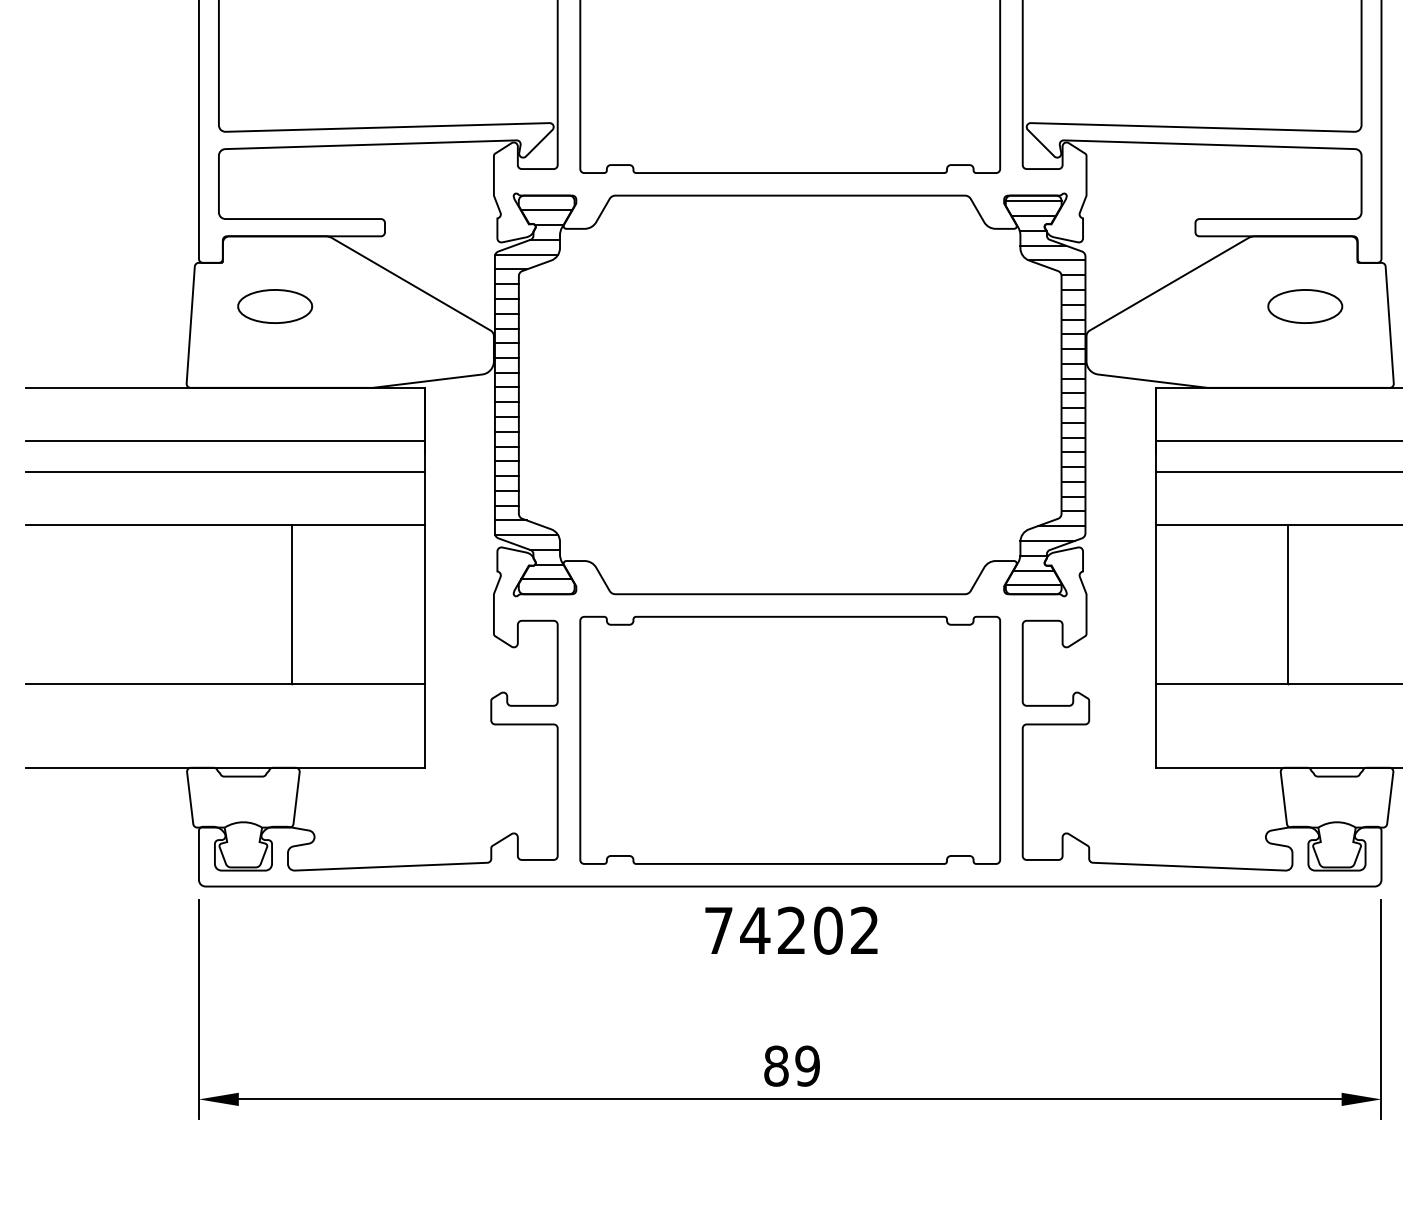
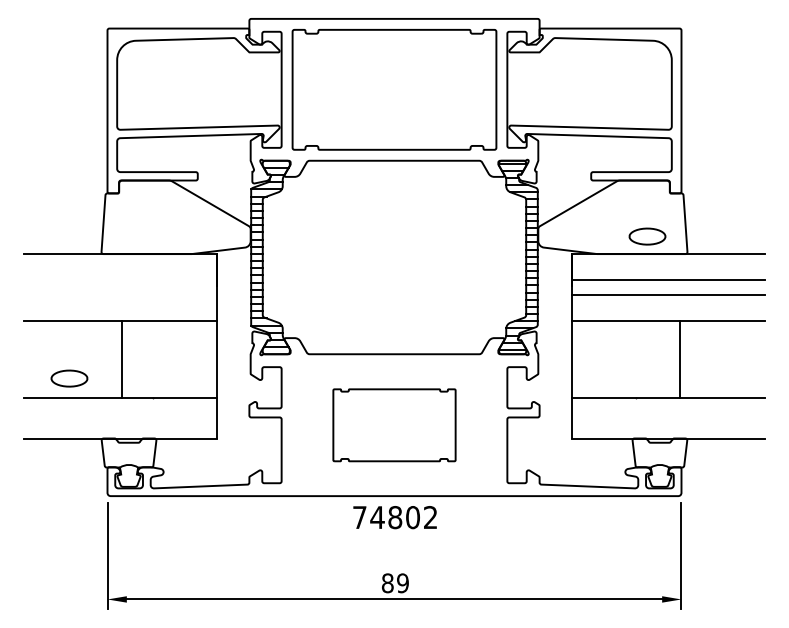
part: (275, 306) -> (69, 378), moved
part: (1305, 306) -> (647, 236), moved
line: (225, 440) -> (120, 279), removed
line: (225, 471) -> (120, 294), removed
line: (291, 602) -> (121, 358), moved
line: (1288, 602) -> (680, 358), moved
part: (790, 741) -> (394, 425), size x0.6
text: (792, 930) -> (395, 517), 74202 -> 74802

